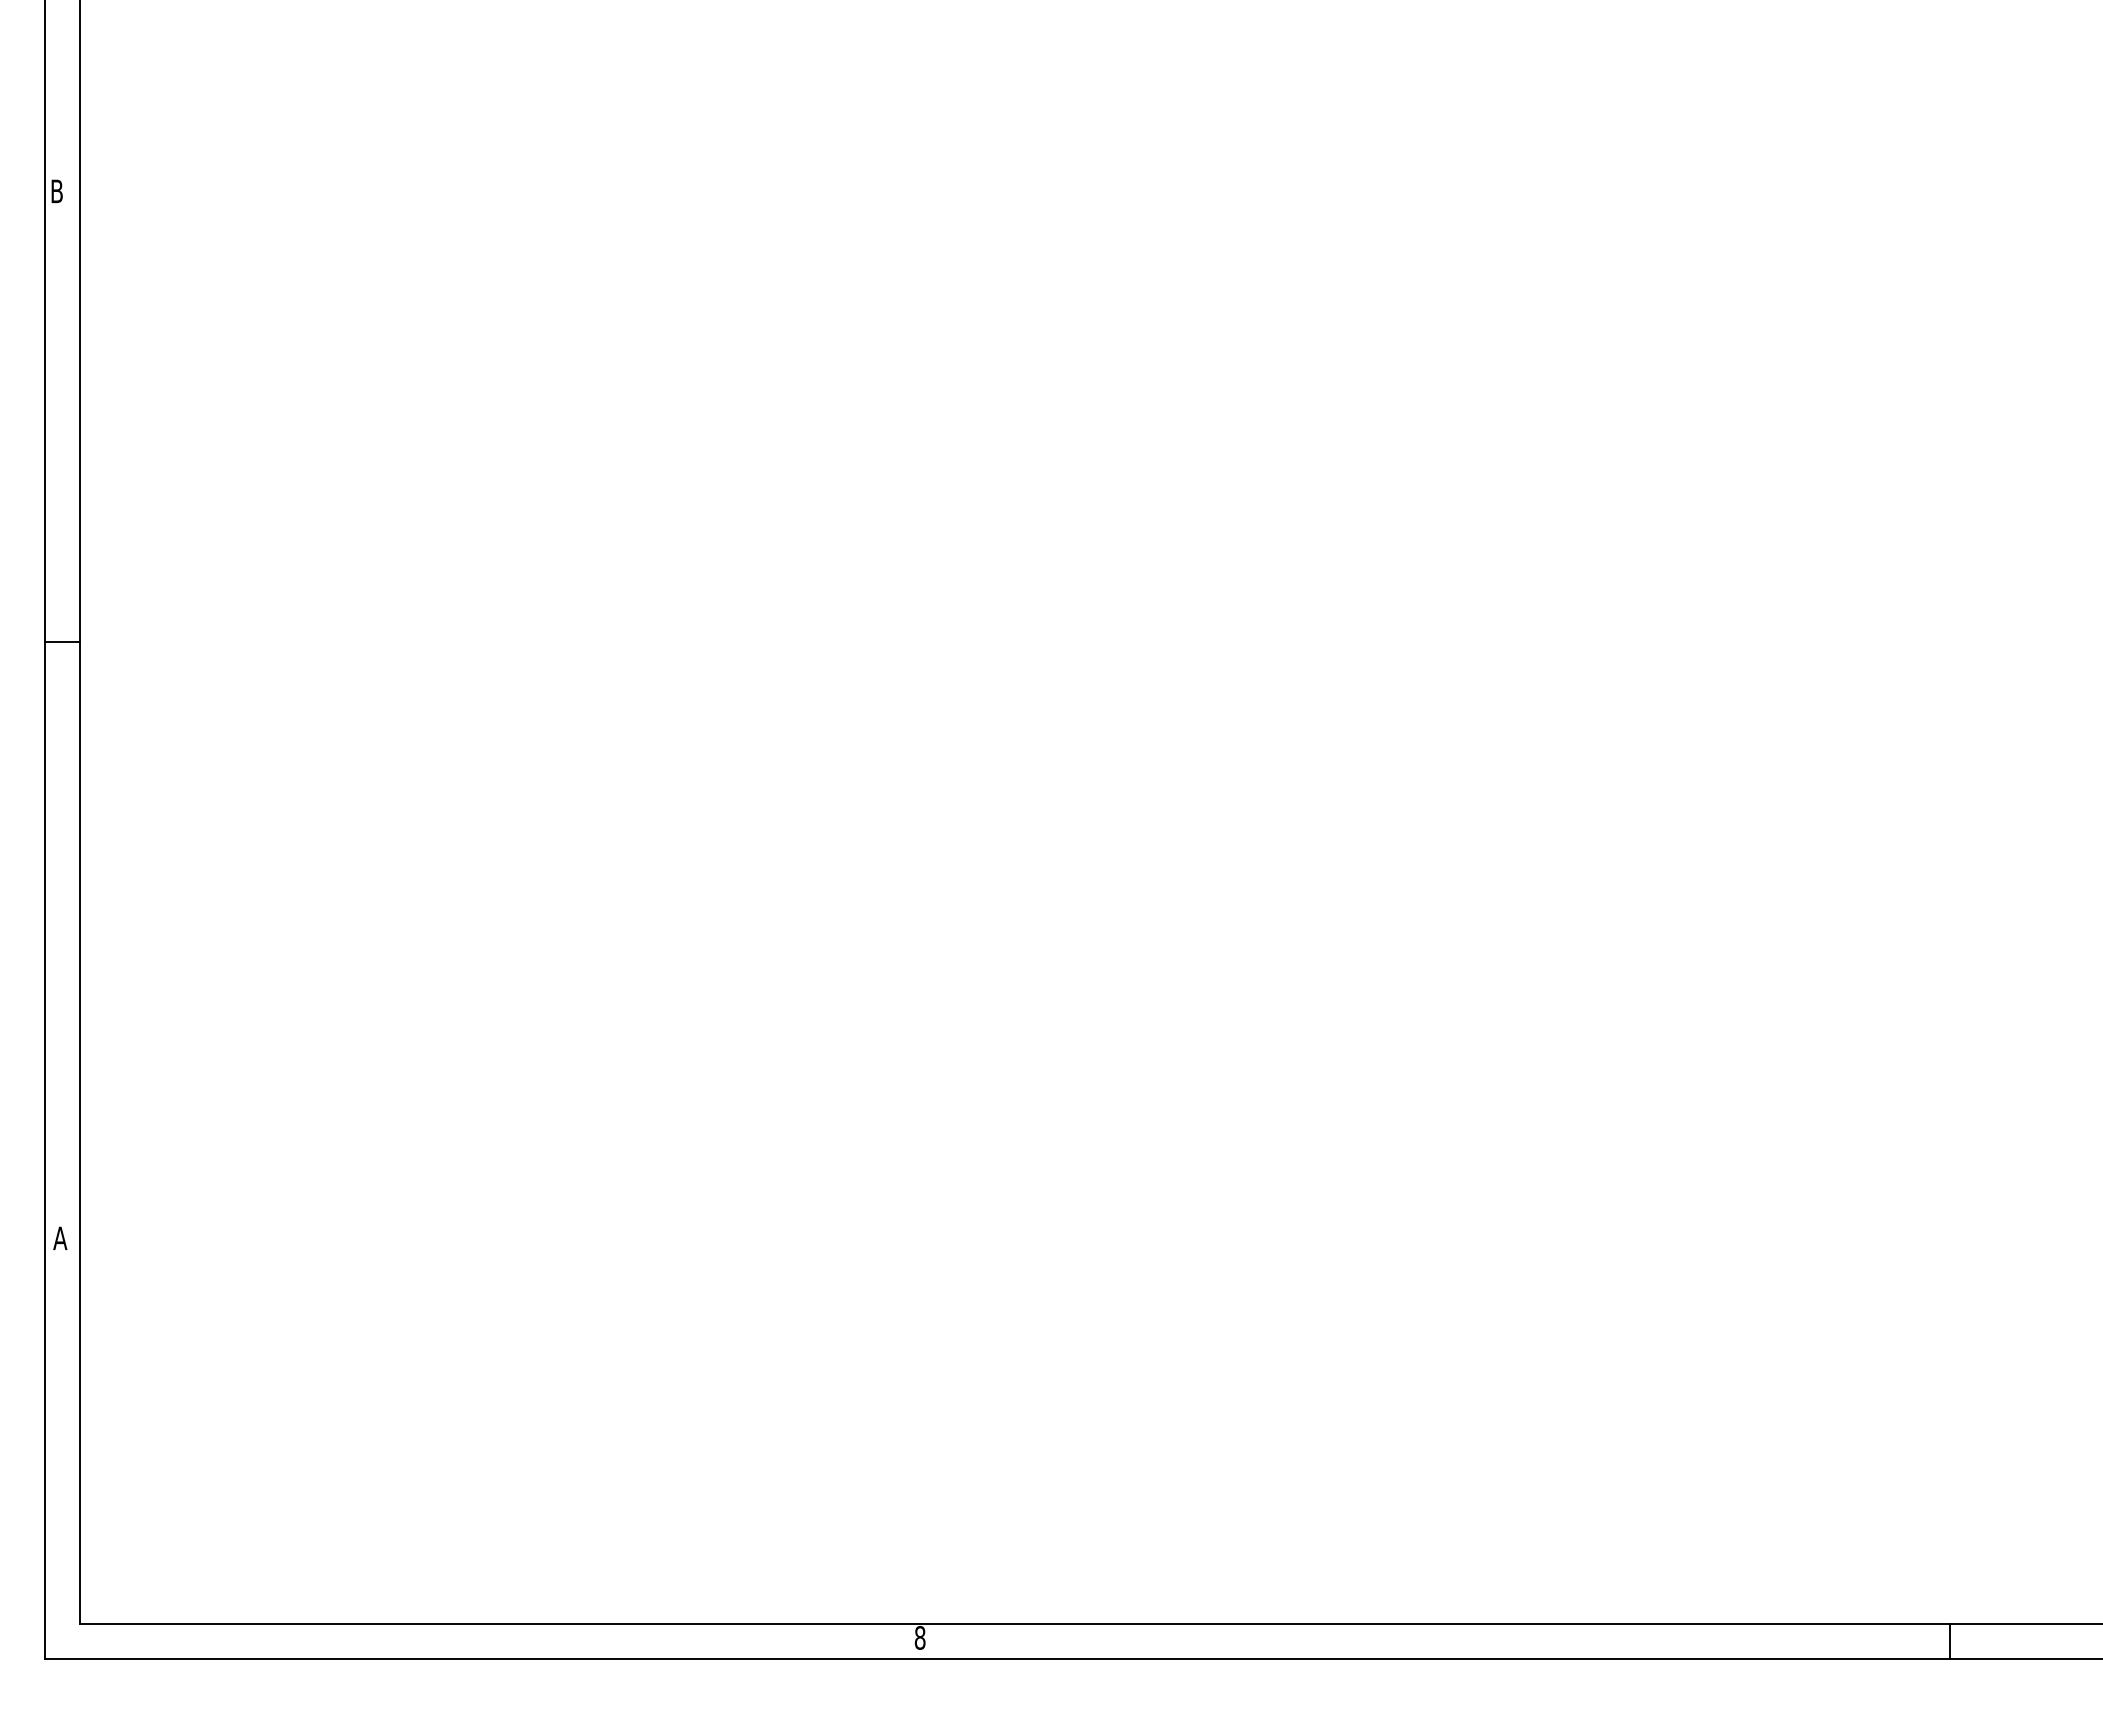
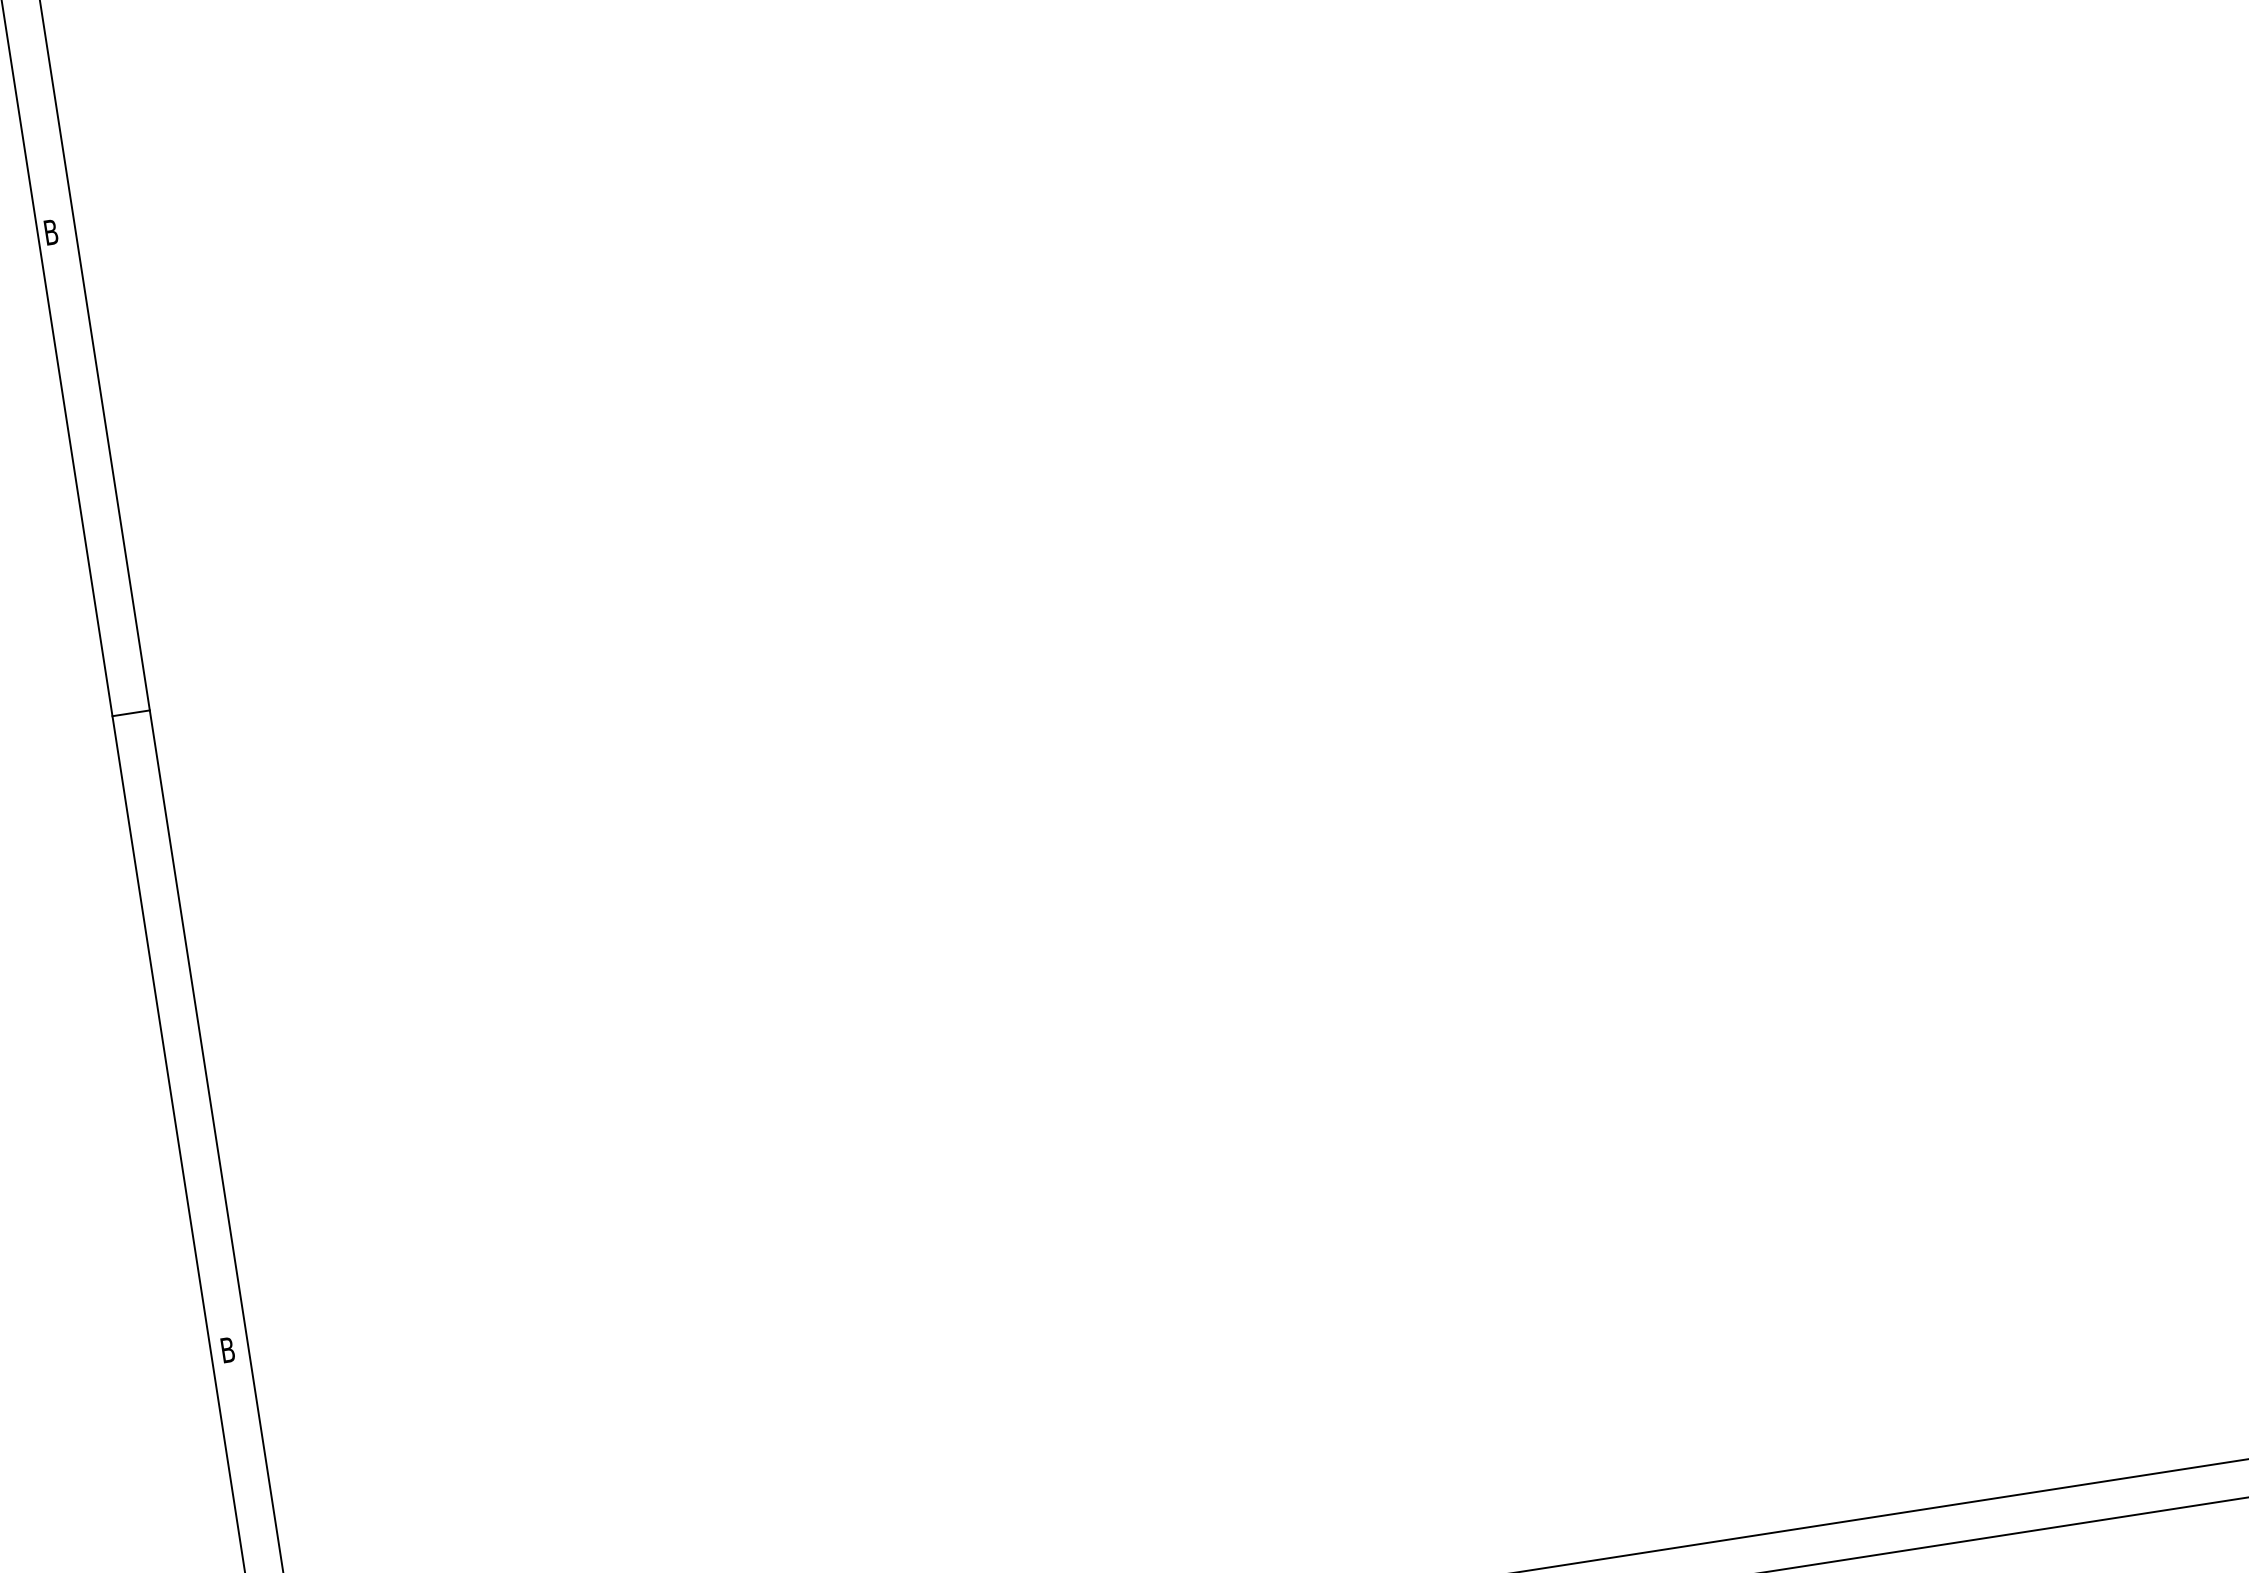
text: (60, 1238) -> (227, 1350), A -> B

